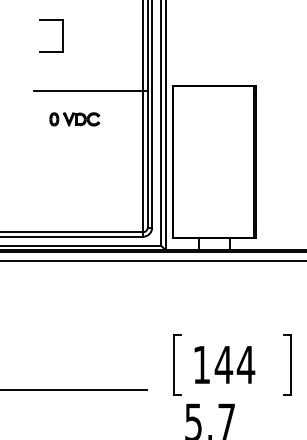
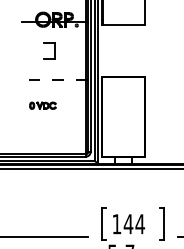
part: (51, 35) -> (49, 50), moved
line: (89, 92) -> (57, 80), solid -> dashed
part: (73, 118) -> (42, 105), moved

